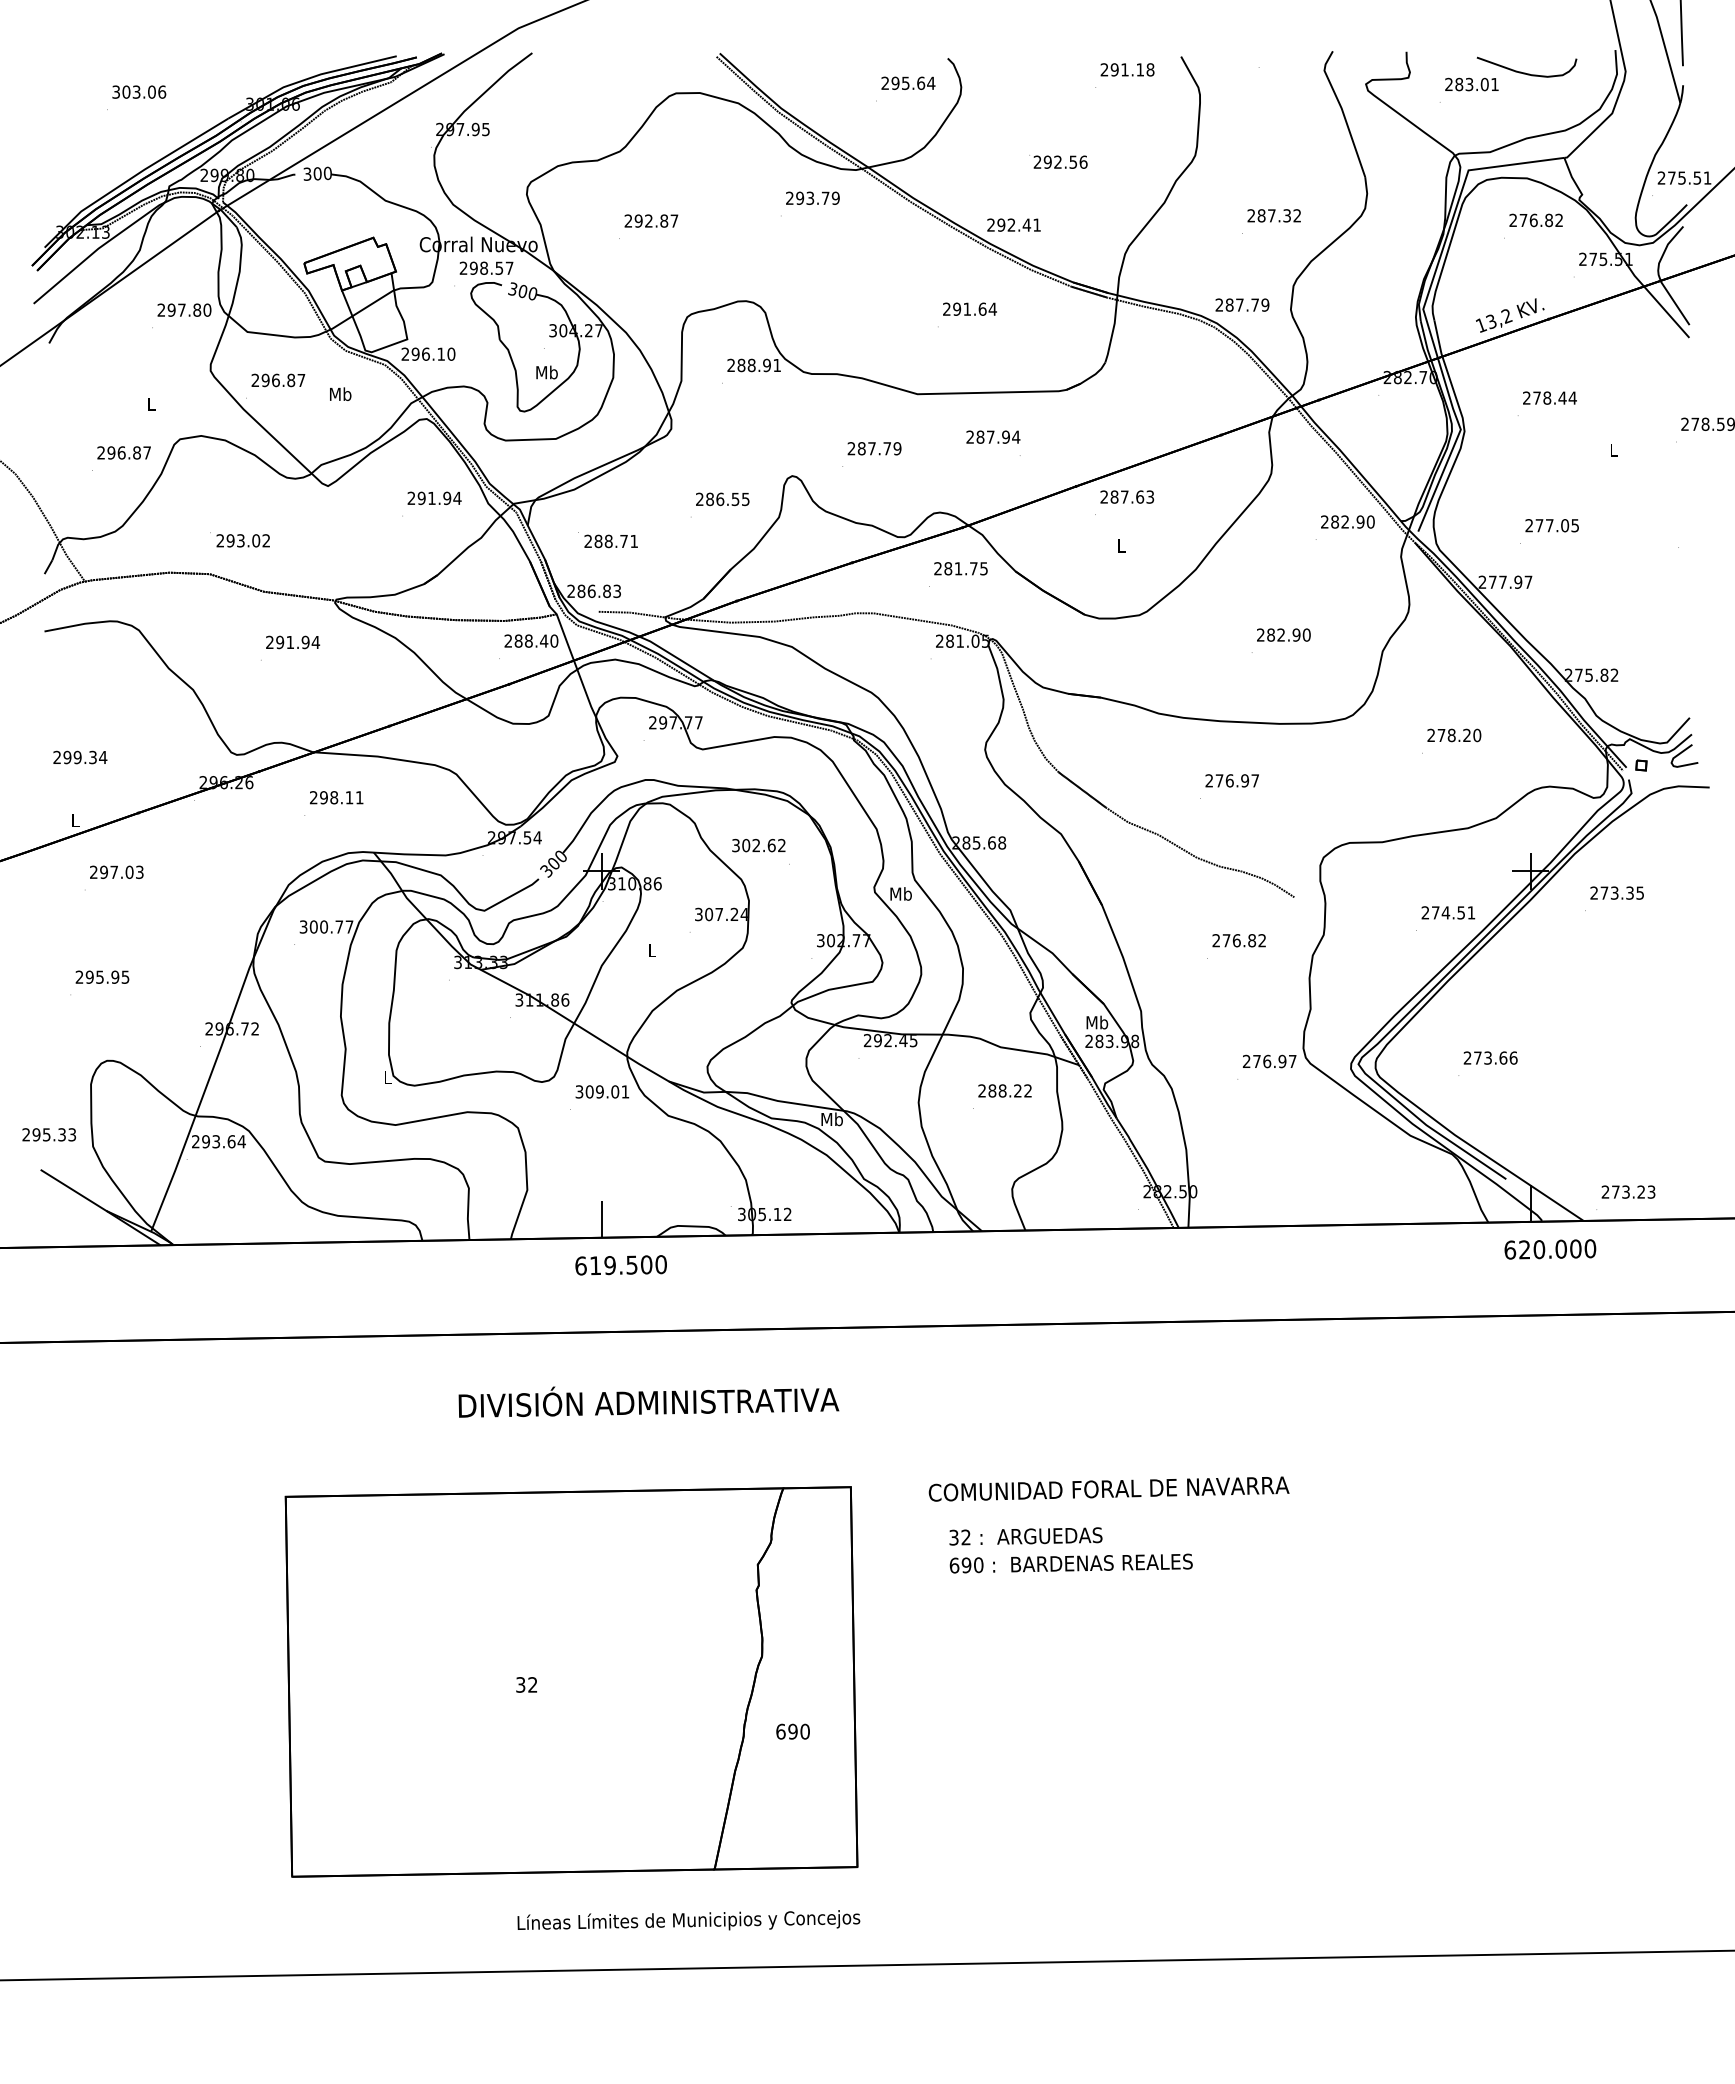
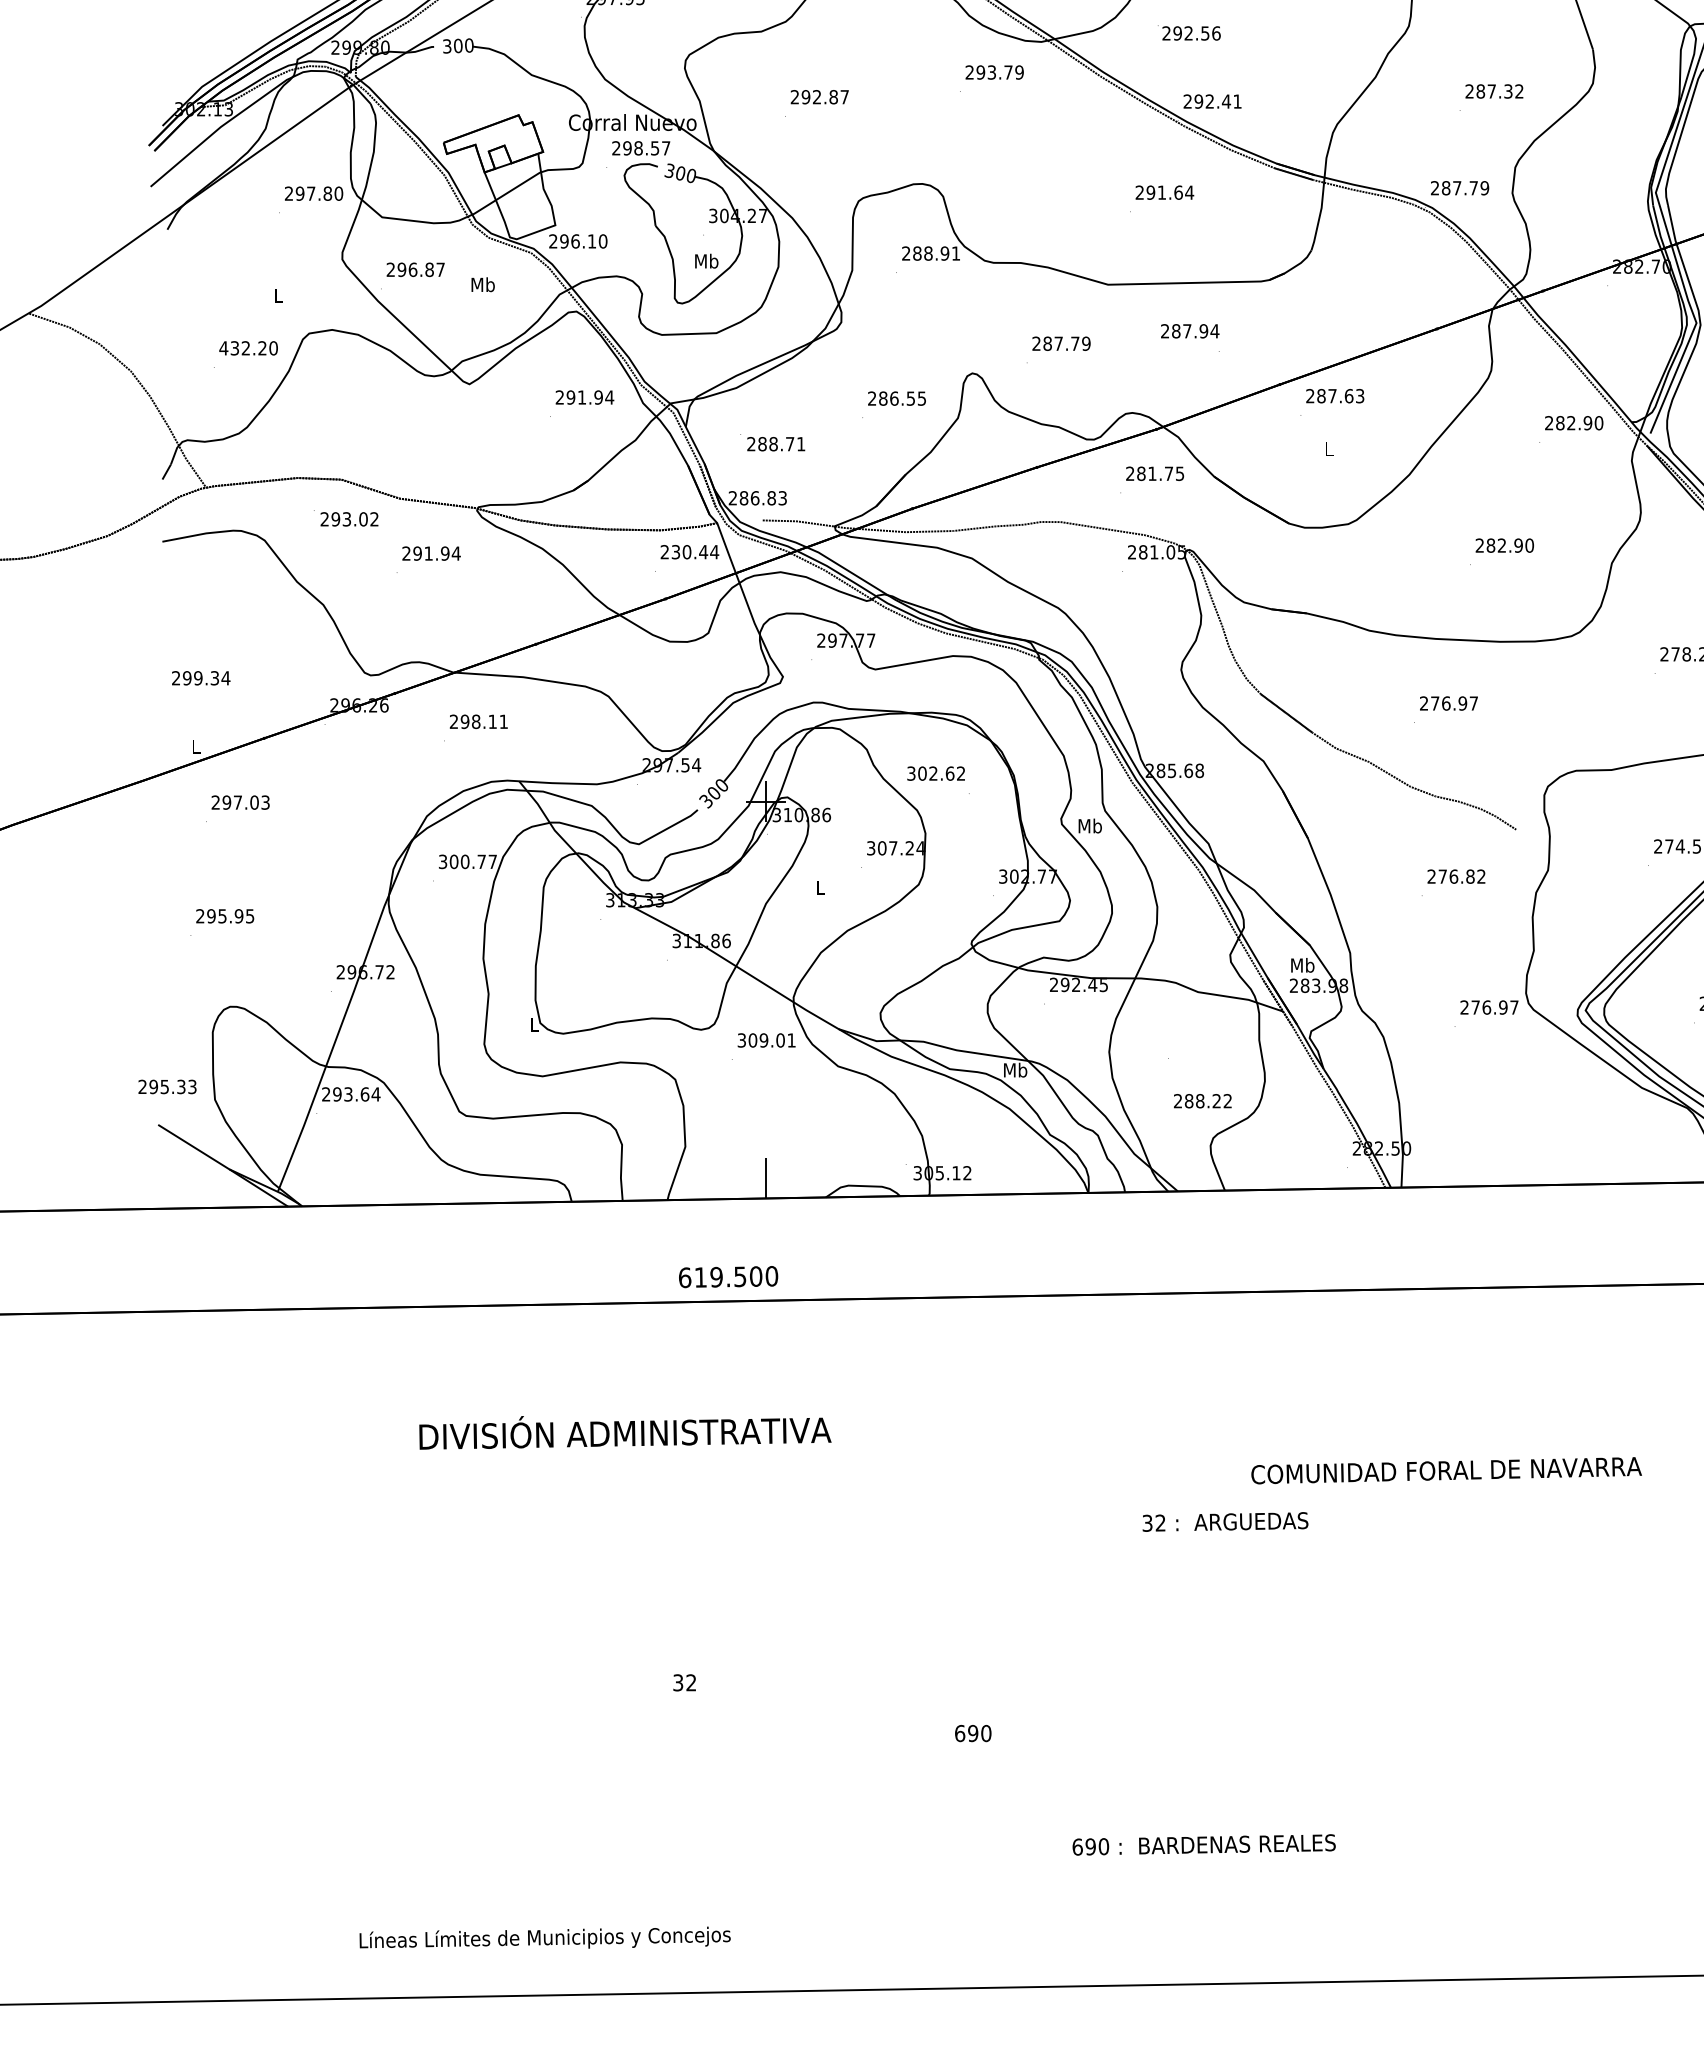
text: (1058, 161) -> (1189, 32), moved
text: (124, 452) -> (249, 347), 296.87 -> 432.20
text: (239, 539) -> (345, 517), moved
text: (536, 640) -> (695, 551), 288.40 -> 230.44
text: (1004, 1090) -> (1202, 1100), moved
text: (620, 1265) -> (727, 1277), moved
text: (648, 1401) -> (624, 1432), moved
text: (1108, 1488) -> (1445, 1470), moved
text: (1070, 1563) -> (1203, 1844), moved
part: (571, 1681) -> (733, 1679), removed
text: (688, 1920) -> (544, 1937), moved

